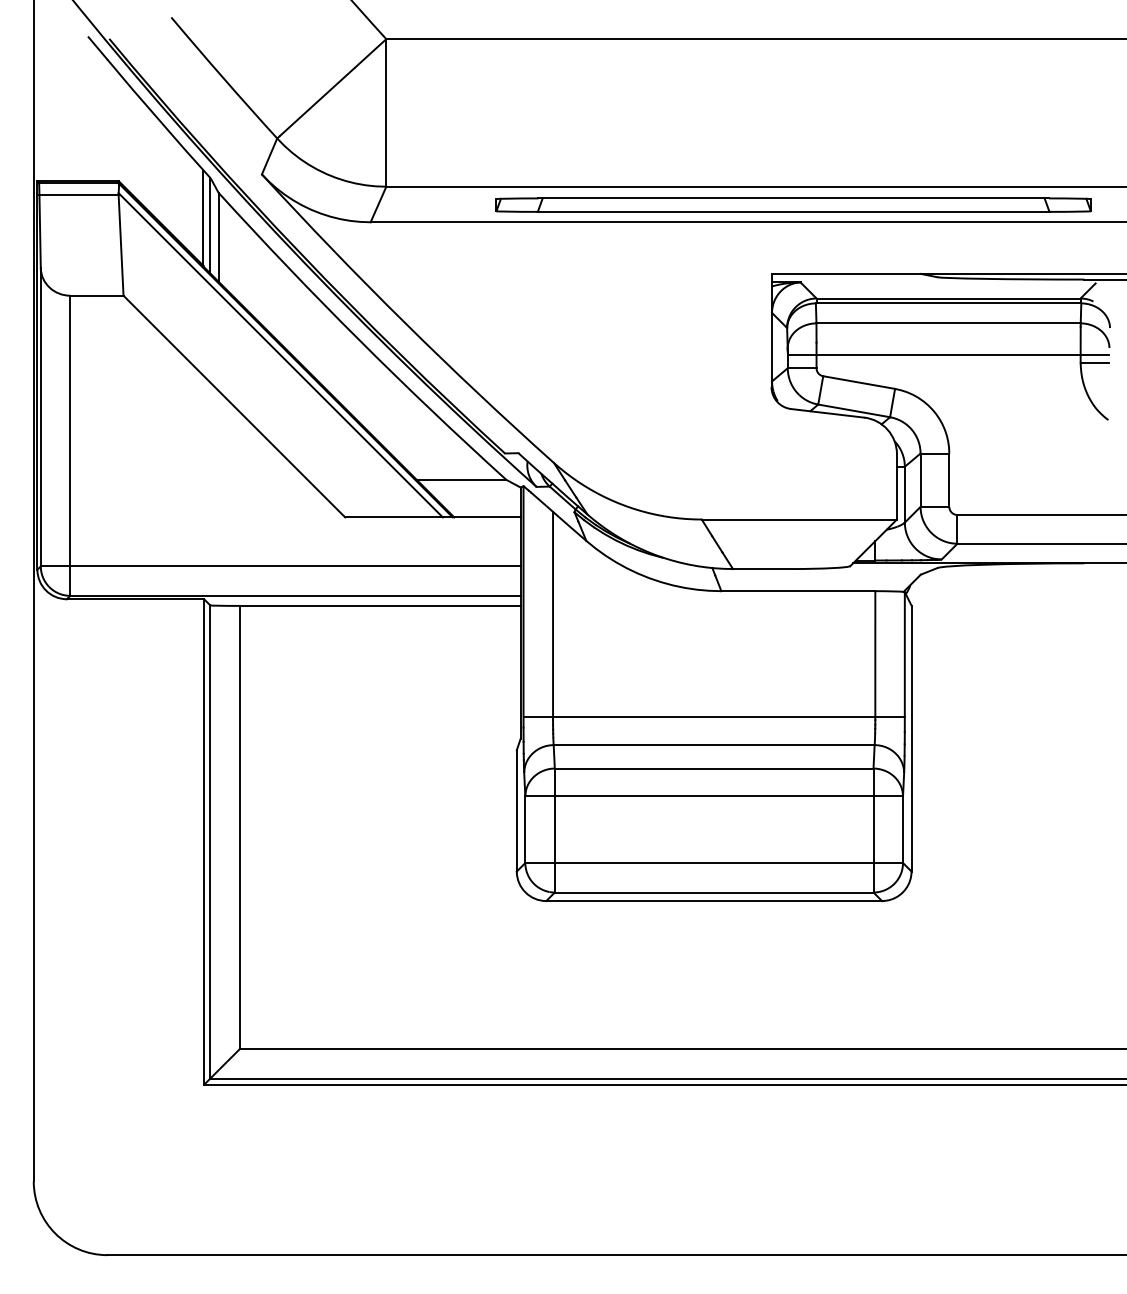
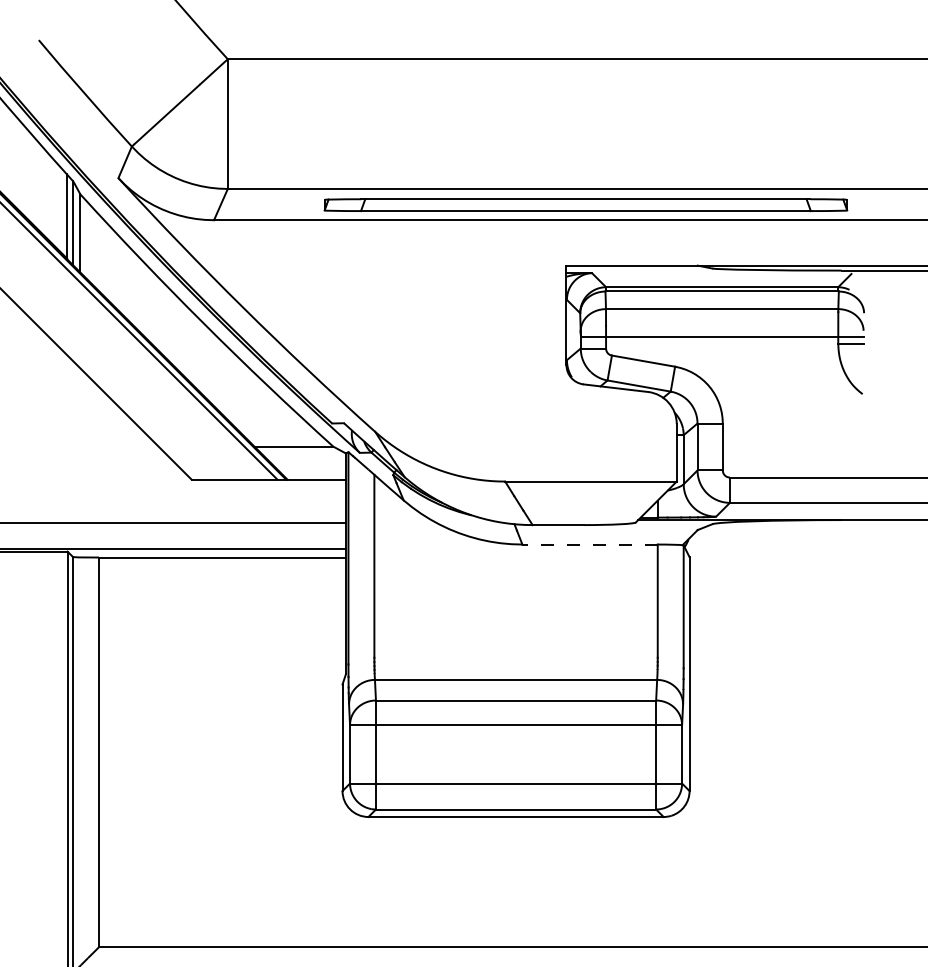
line: (798, 591) -> (590, 544), solid -> dashed
line: (713, 717) -> (515, 655), removed

